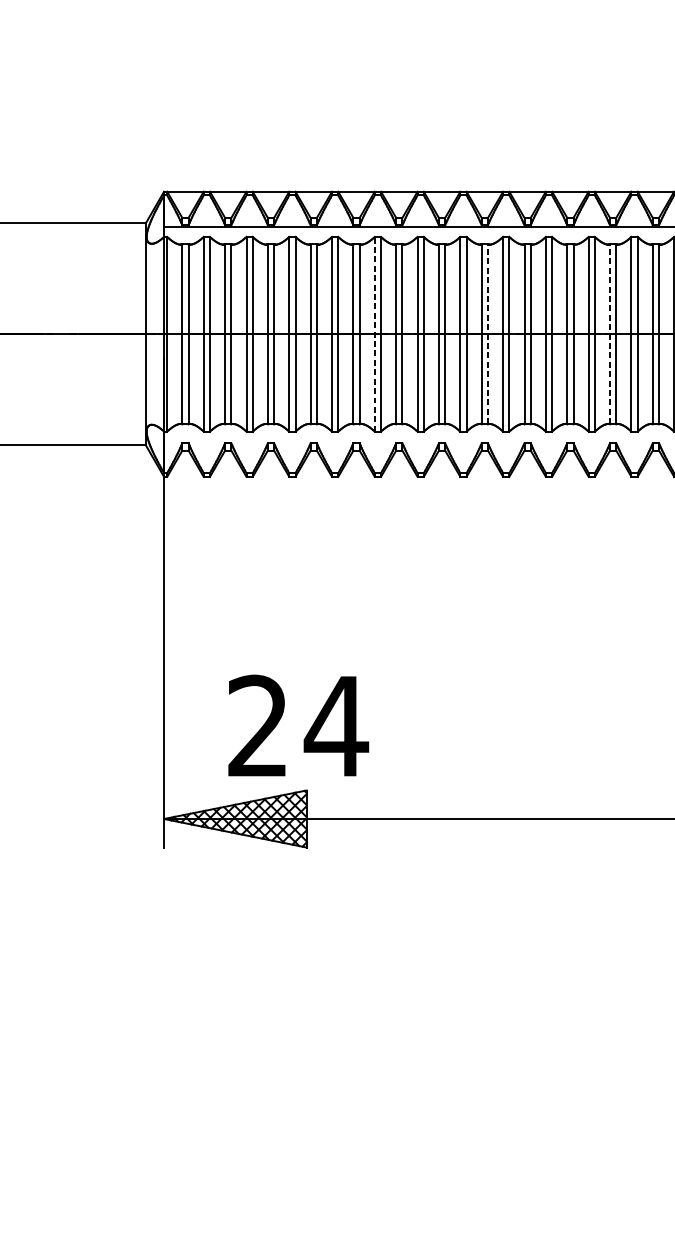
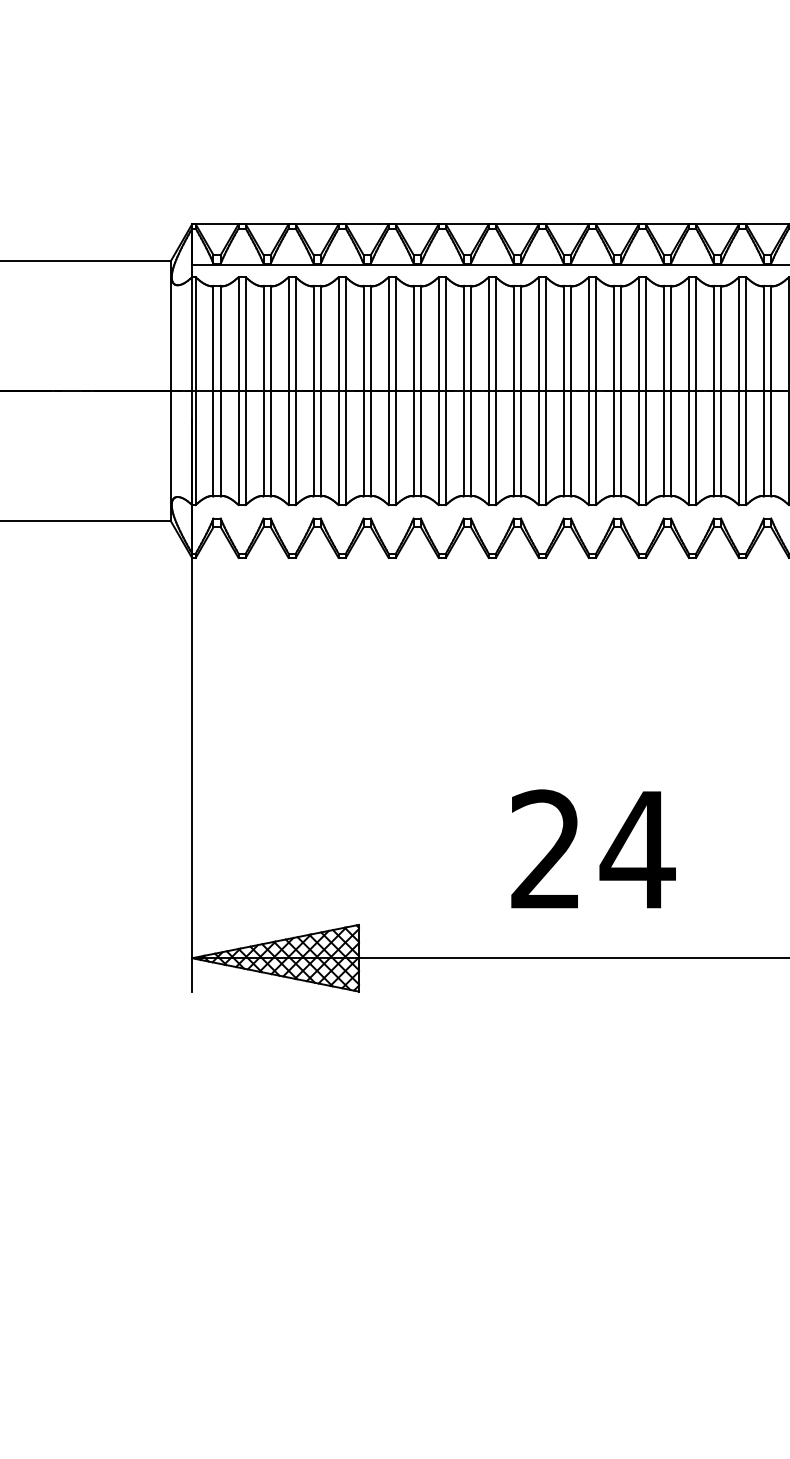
line: (488, 333) -> (571, 390), dashed -> solid
line: (609, 333) -> (713, 390), dashed -> solid
line: (374, 334) -> (438, 391), dashed -> solid
text: (298, 725) -> (593, 848), moved

